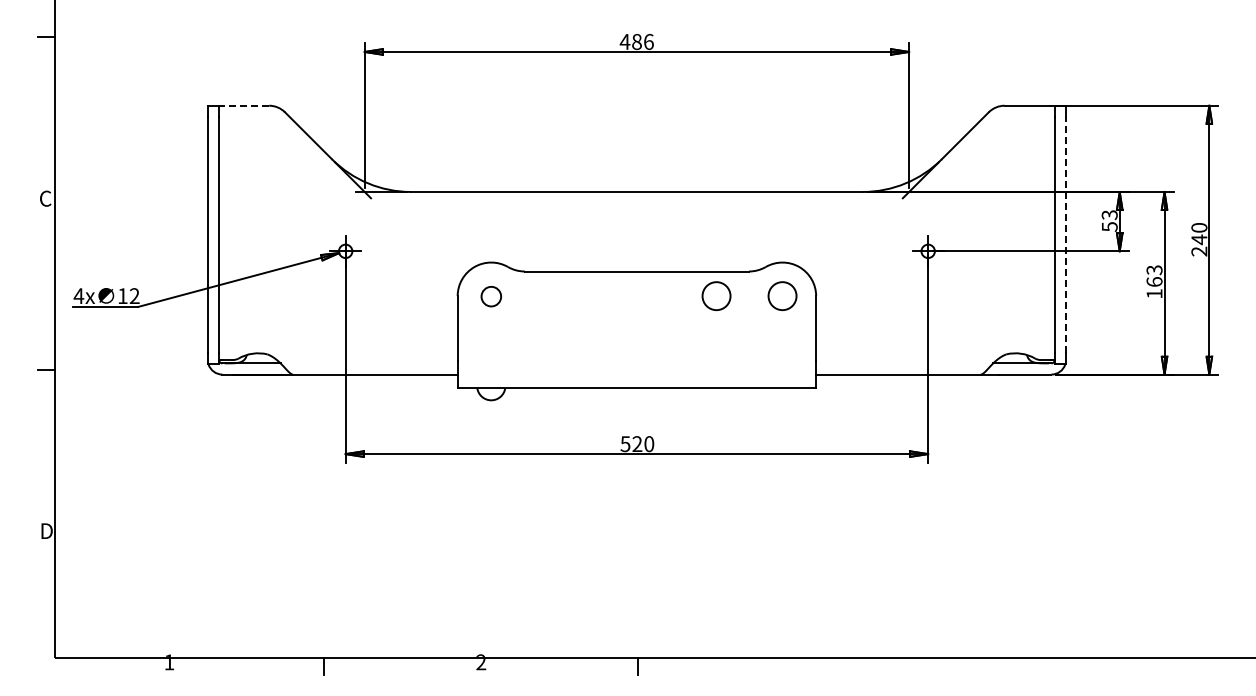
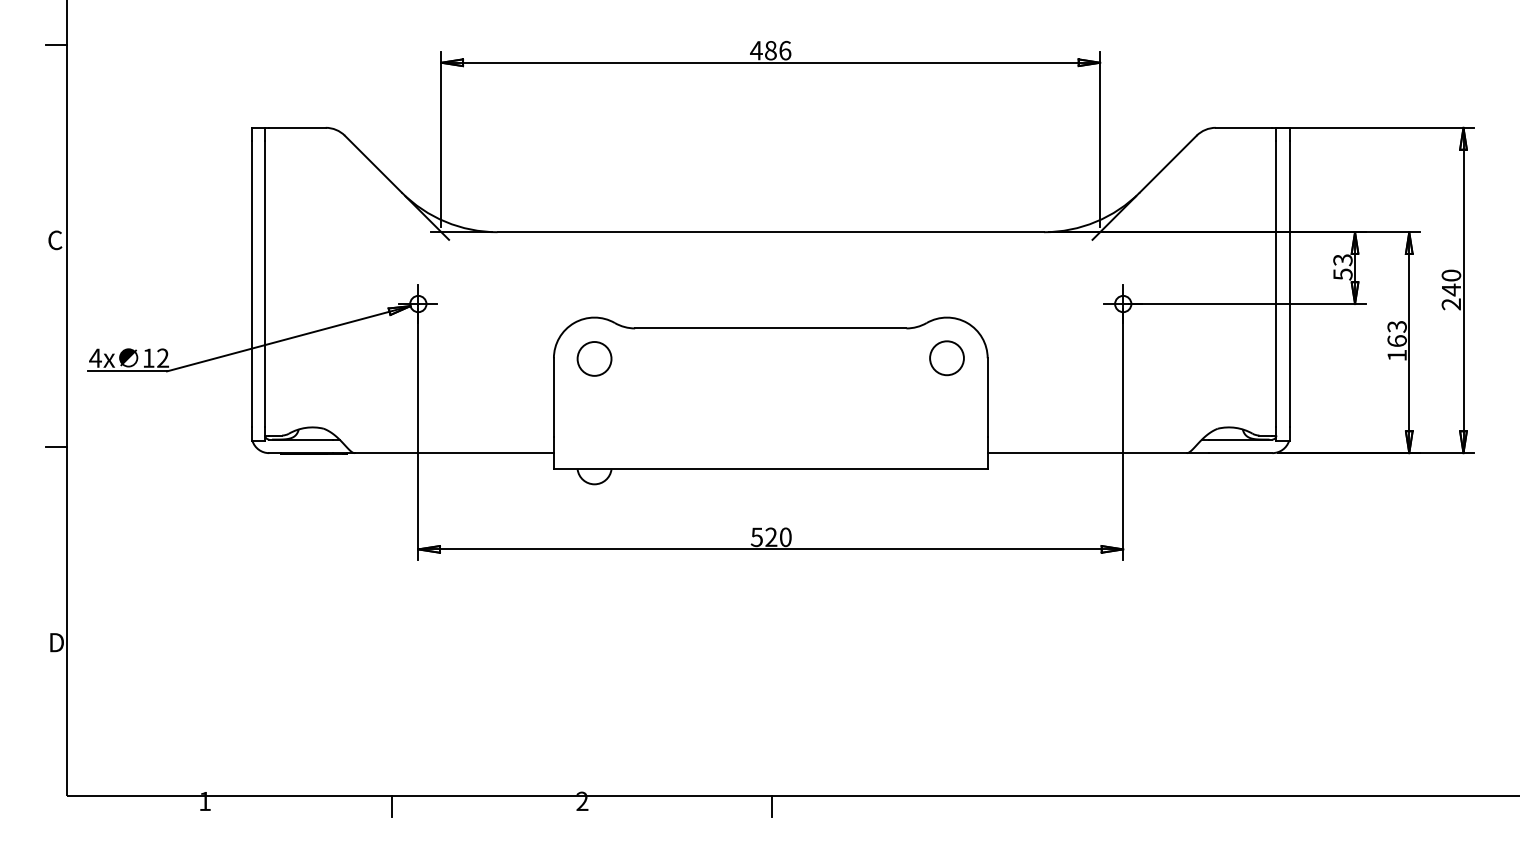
line: (245, 105) -> (297, 127), dashed -> solid
line: (1065, 234) -> (1289, 283), dashed -> solid
circle: (716, 295) -> (867, 357), removed
circle: (491, 296) -> (594, 358), size x1.43

